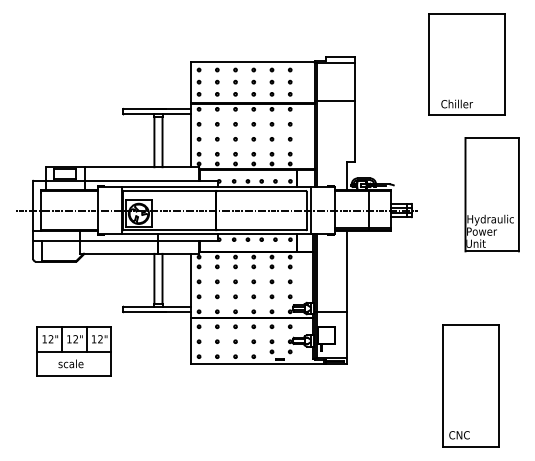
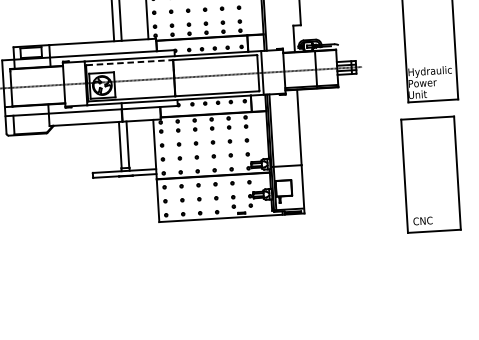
line: (170, 191) -> (130, 62), solid -> dashed
part: (73, 351) -> (49, 217), removed
part: (470, 385) -> (430, 174), moved

